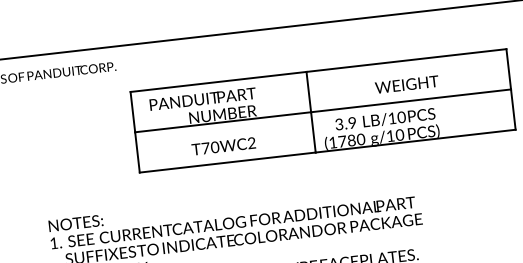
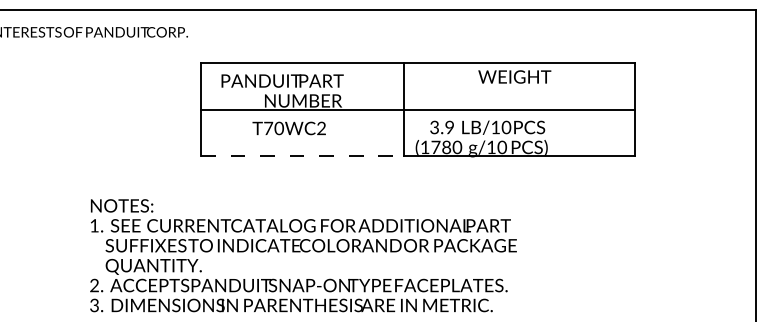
text: (406, 84) -> (514, 76), moved
text: (223, 146) -> (288, 128), moved
line: (228, 162) -> (303, 156), solid -> dashed

